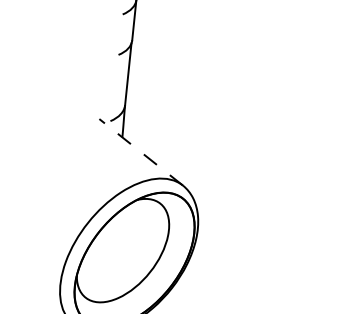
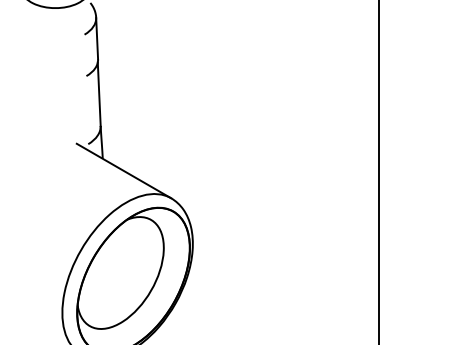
line: (140, 151) -> (123, 170), dashed -> solid

